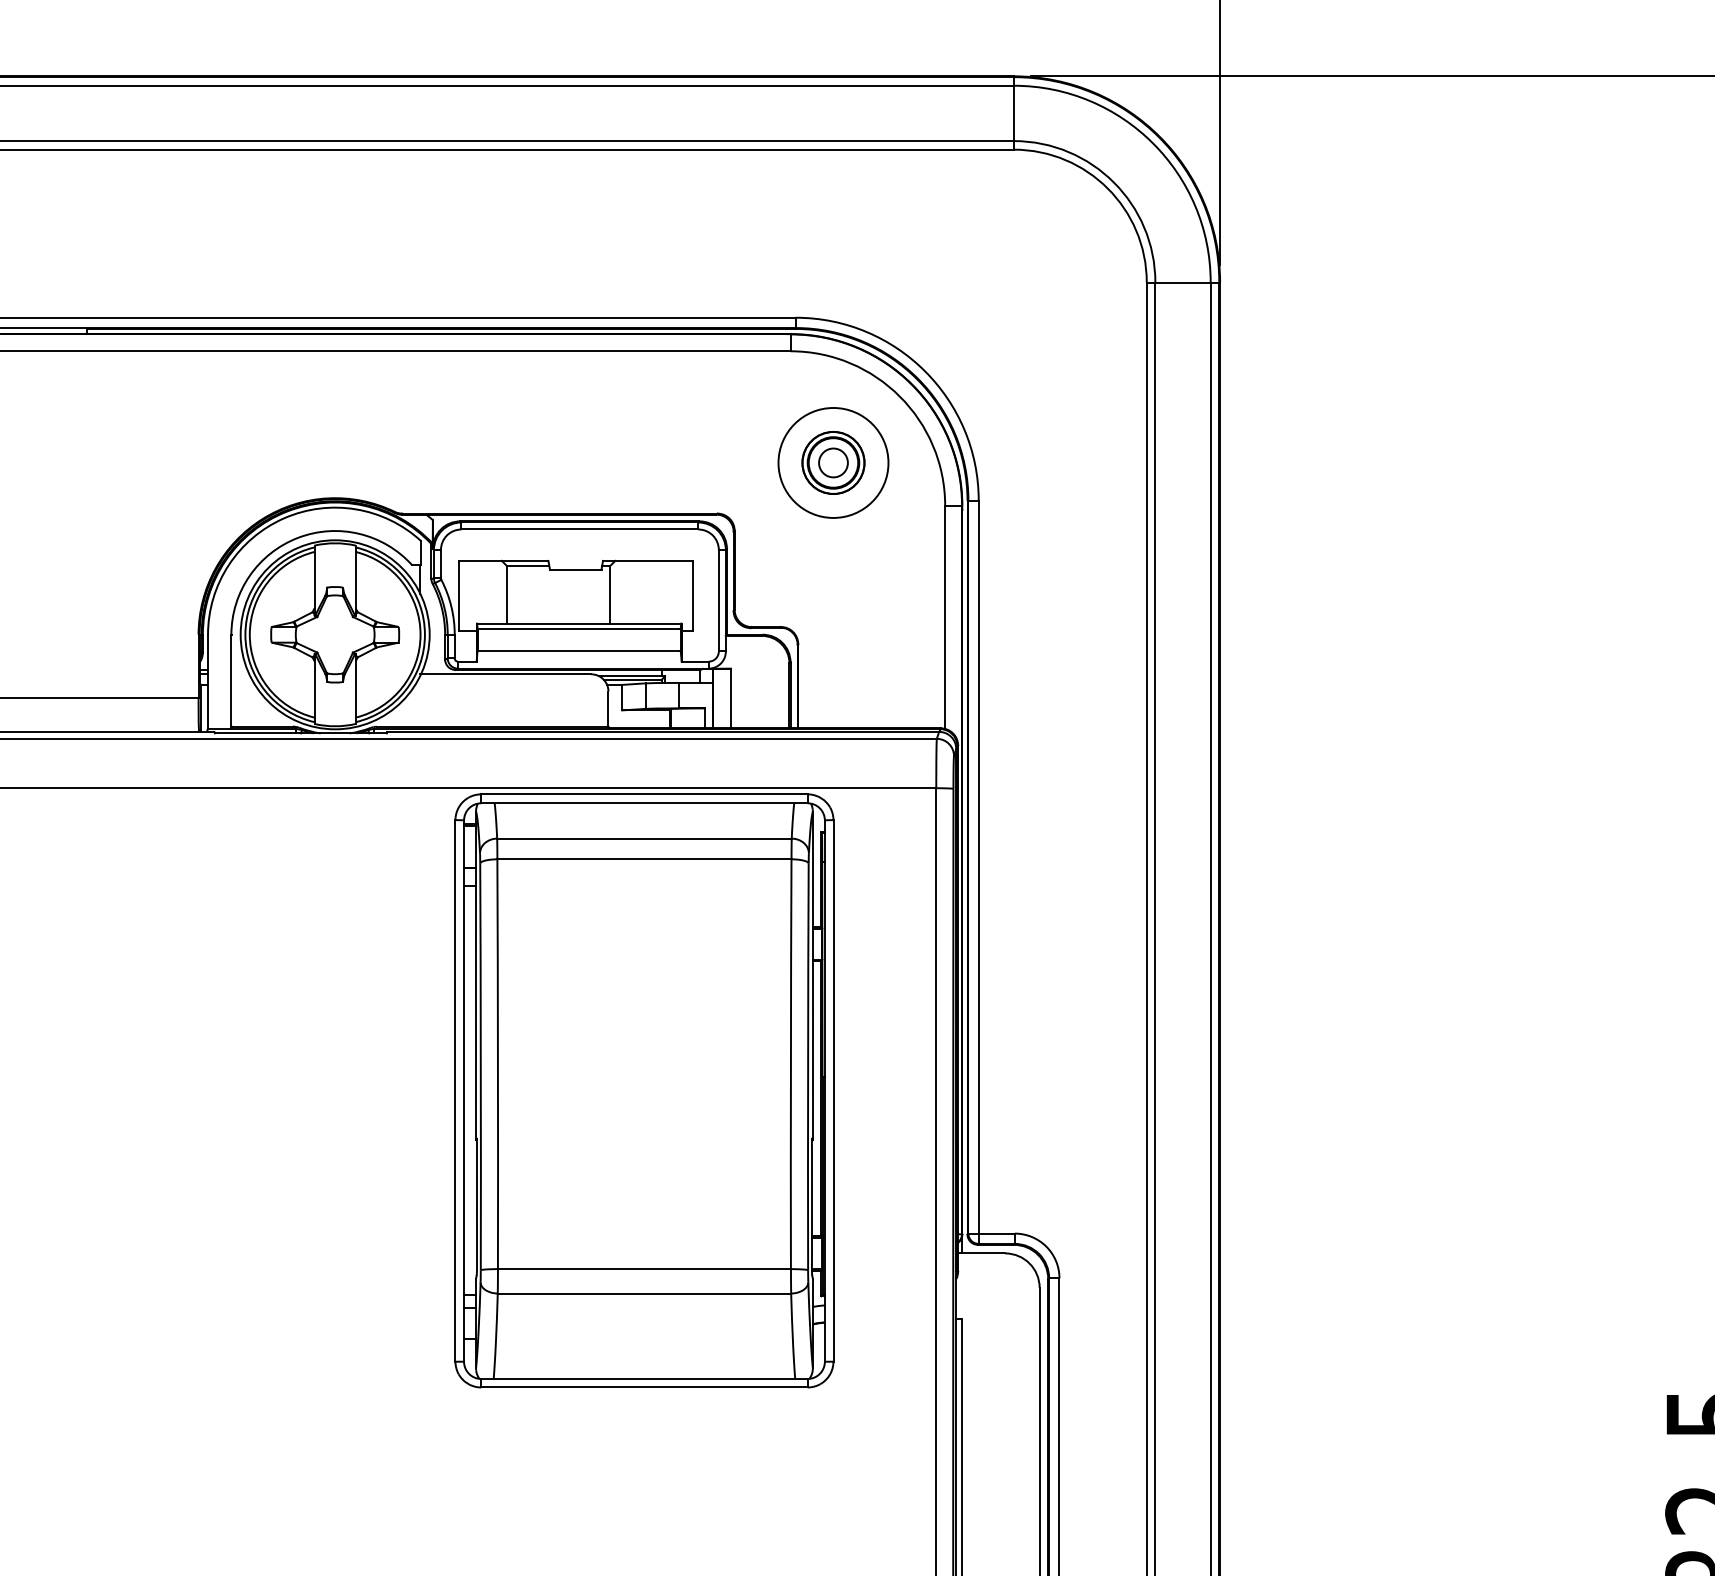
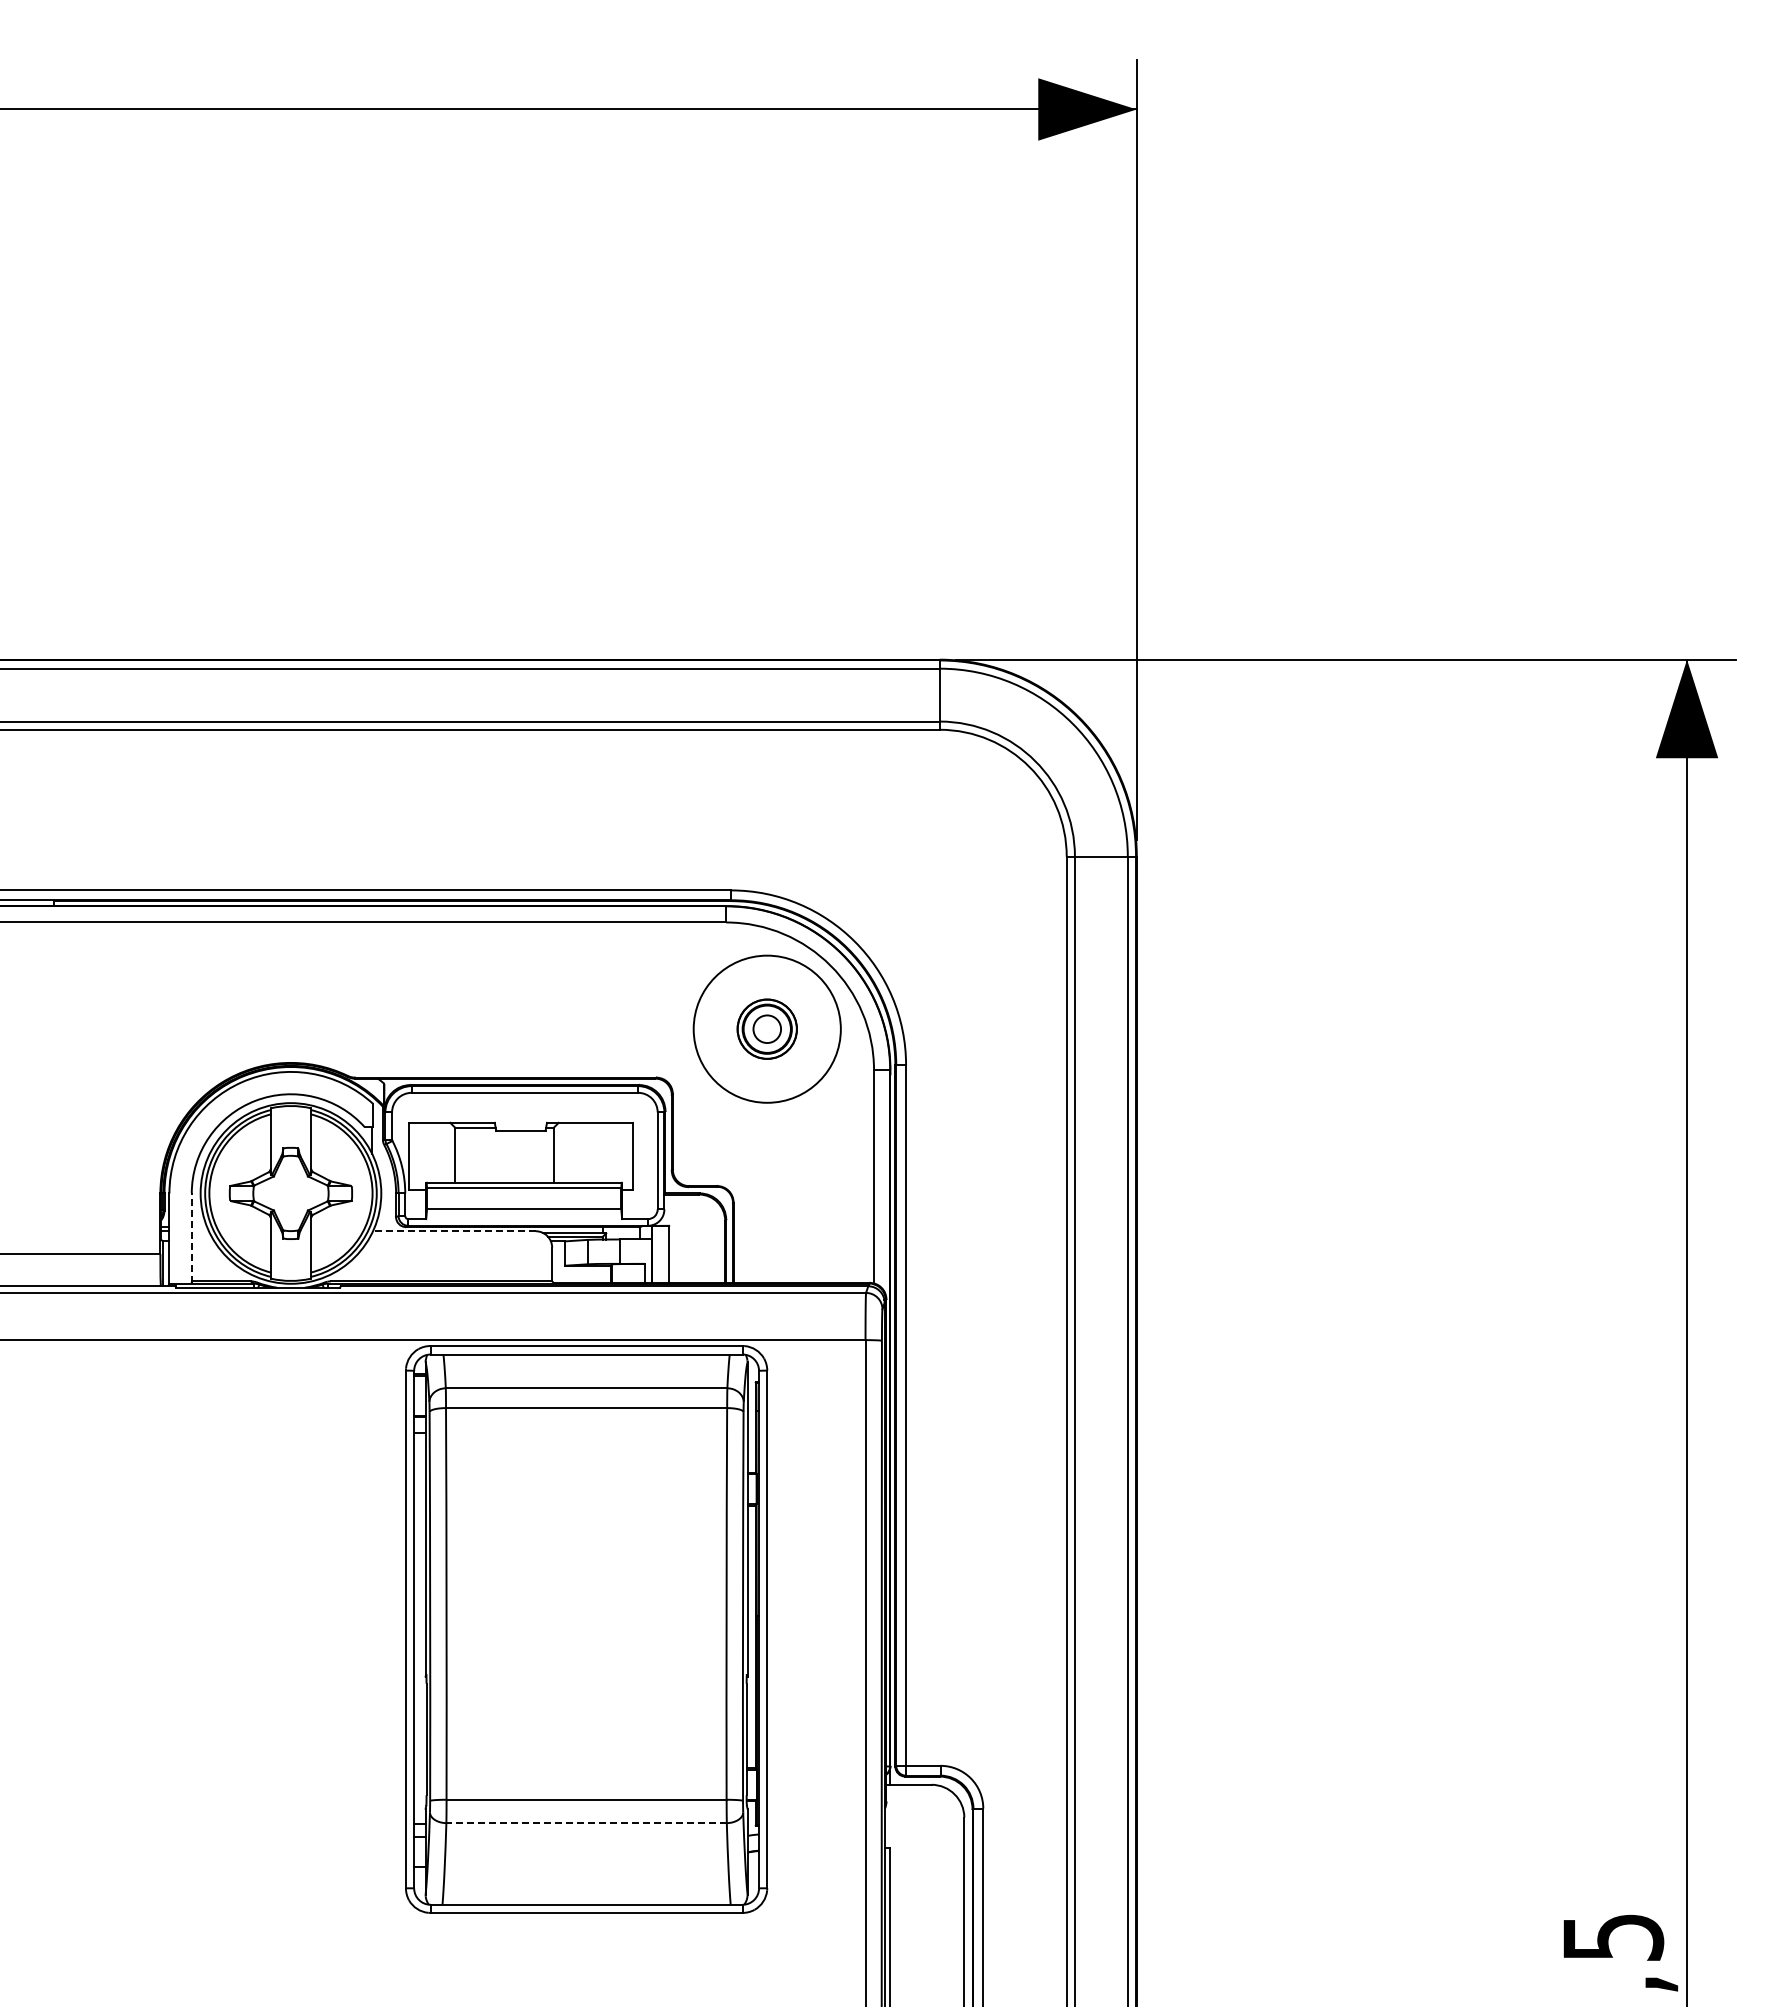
circle: (832, 462) -> (766, 1028), size x1.4
line: (506, 674) -> (454, 1231), solid -> dashed
line: (231, 681) -> (191, 1238), solid -> dashed
line: (644, 1293) -> (586, 1823), solid -> dashed

